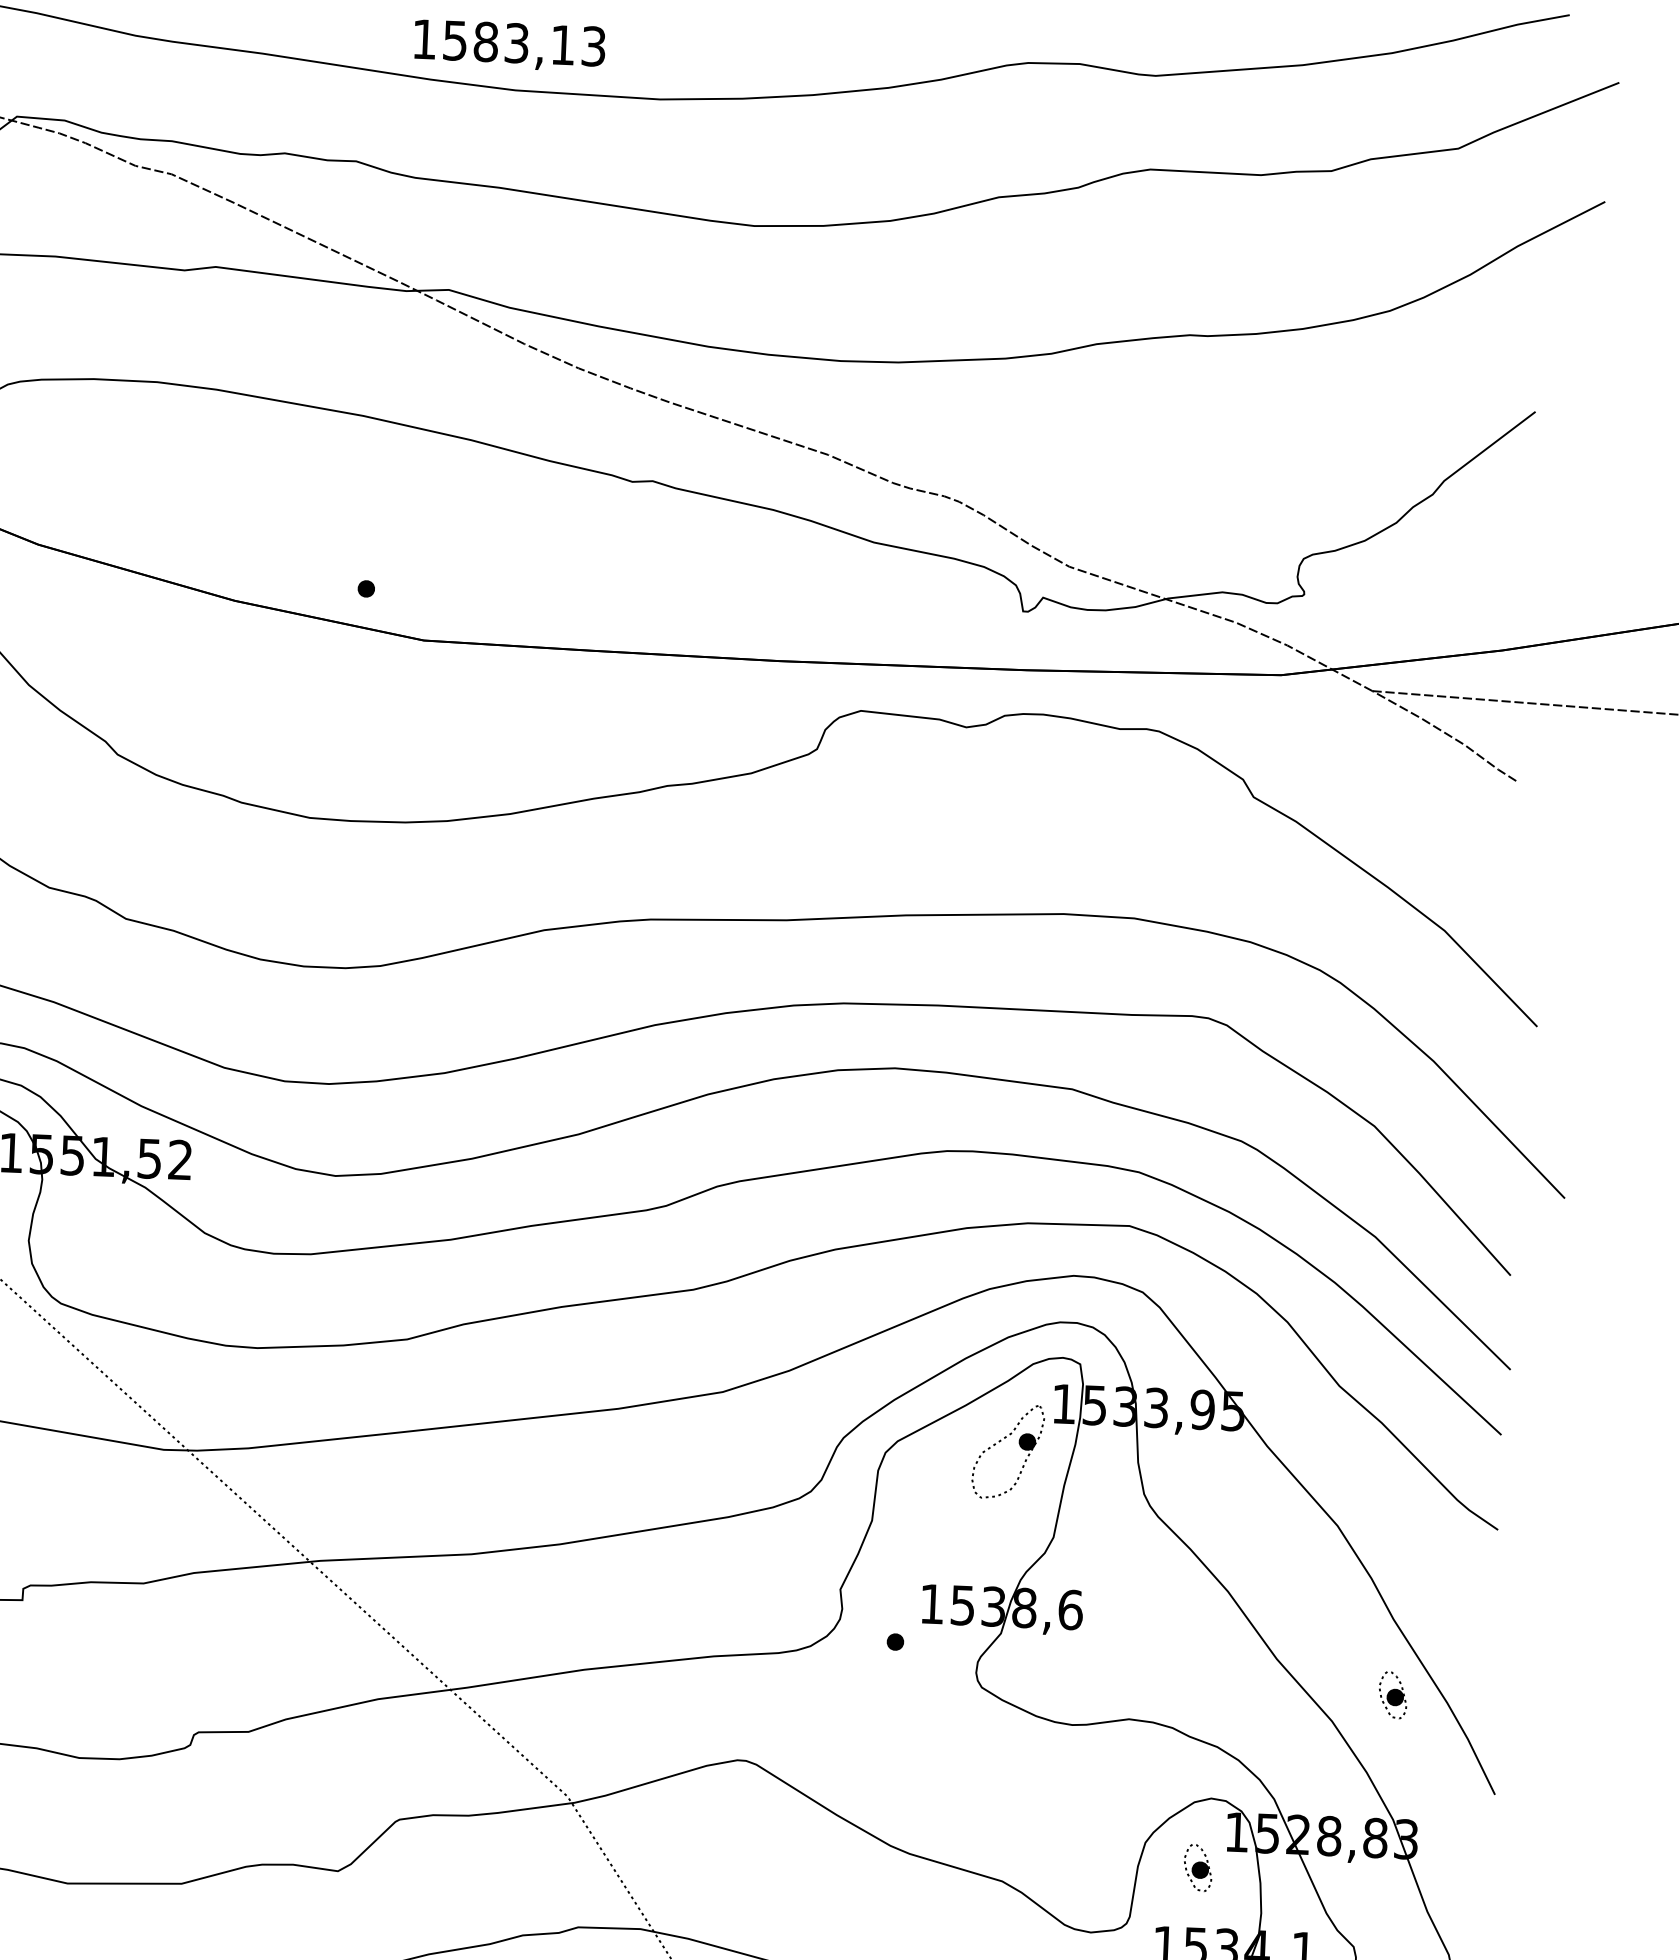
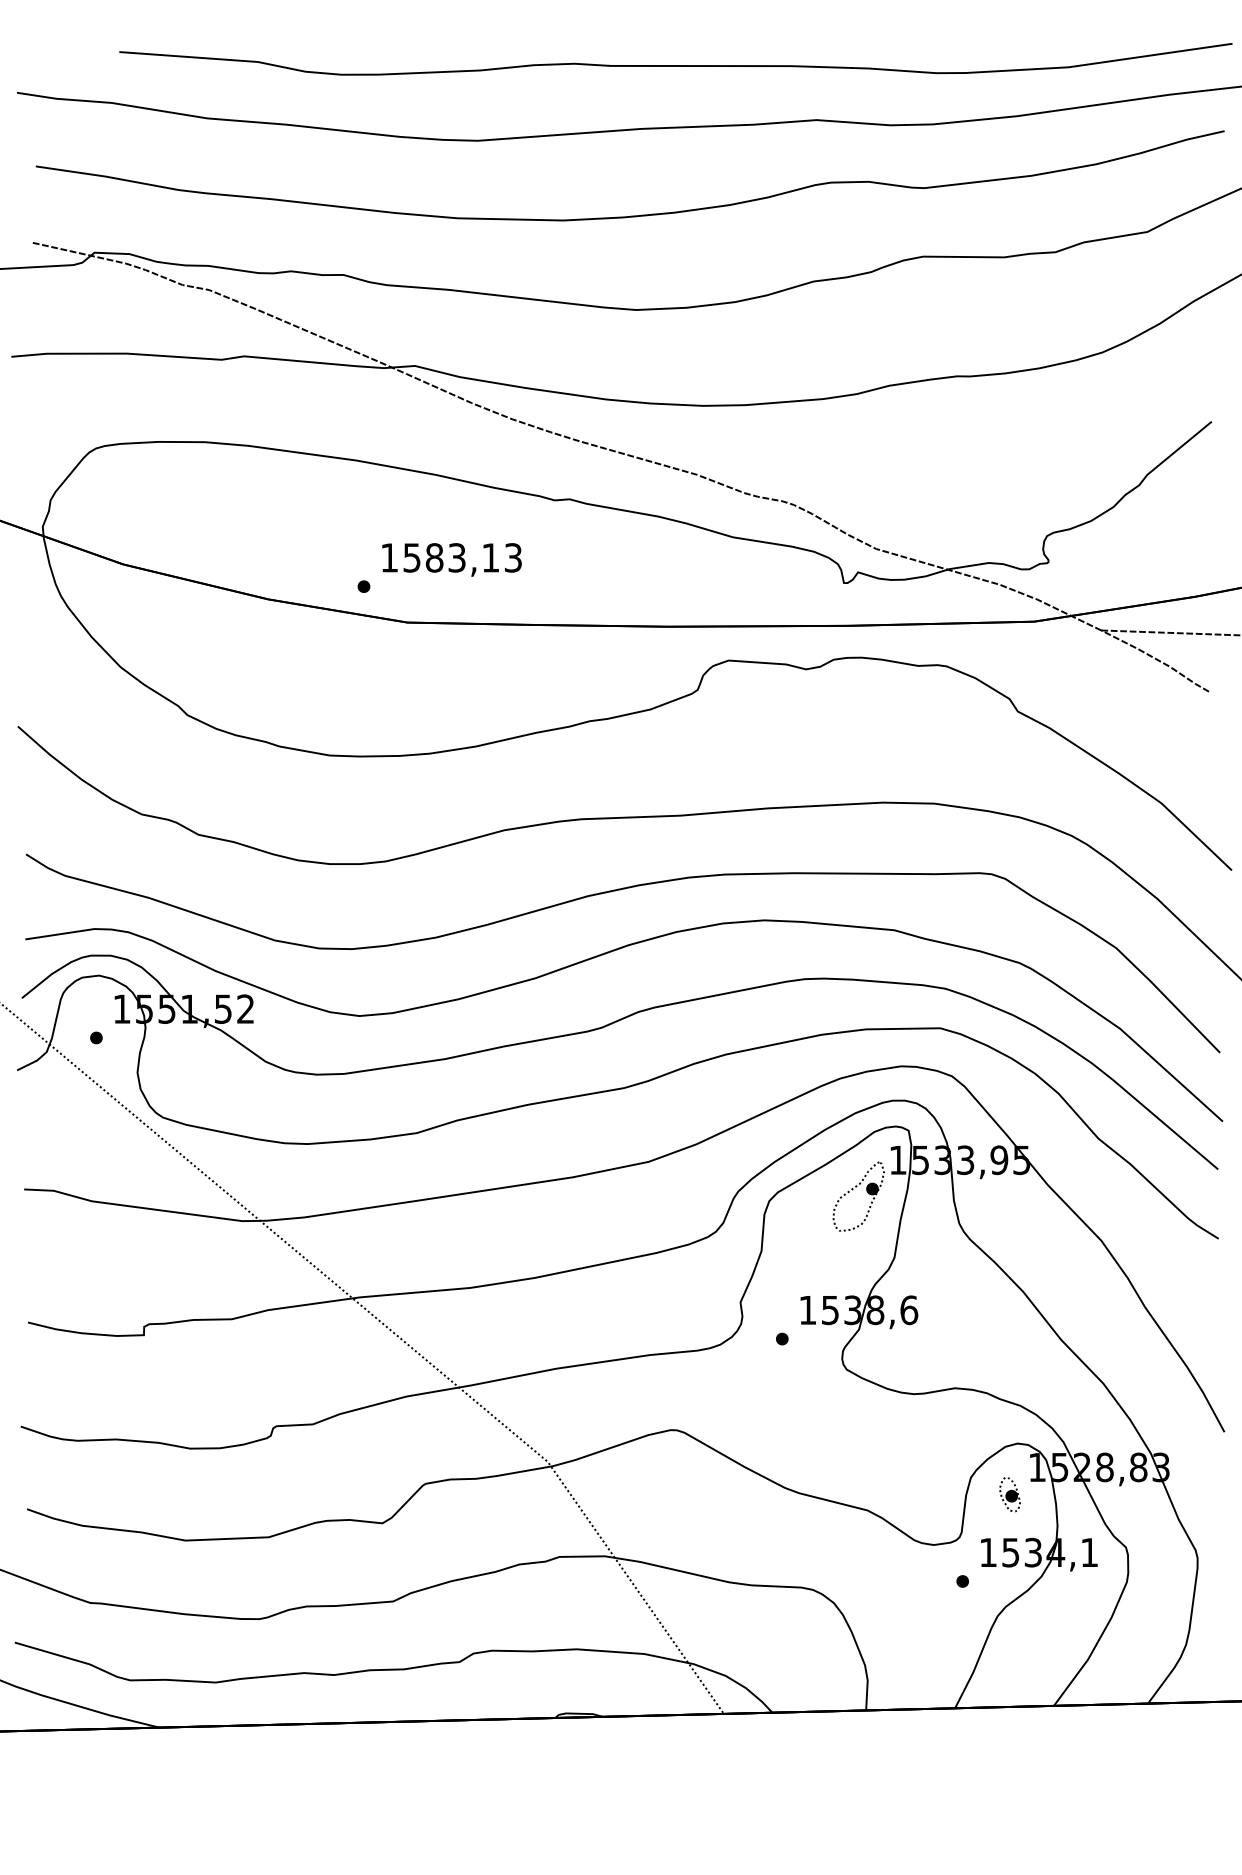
text: (509, 45) -> (451, 559), moved
part: (1392, 1695) -> (1146, 1362), removed

